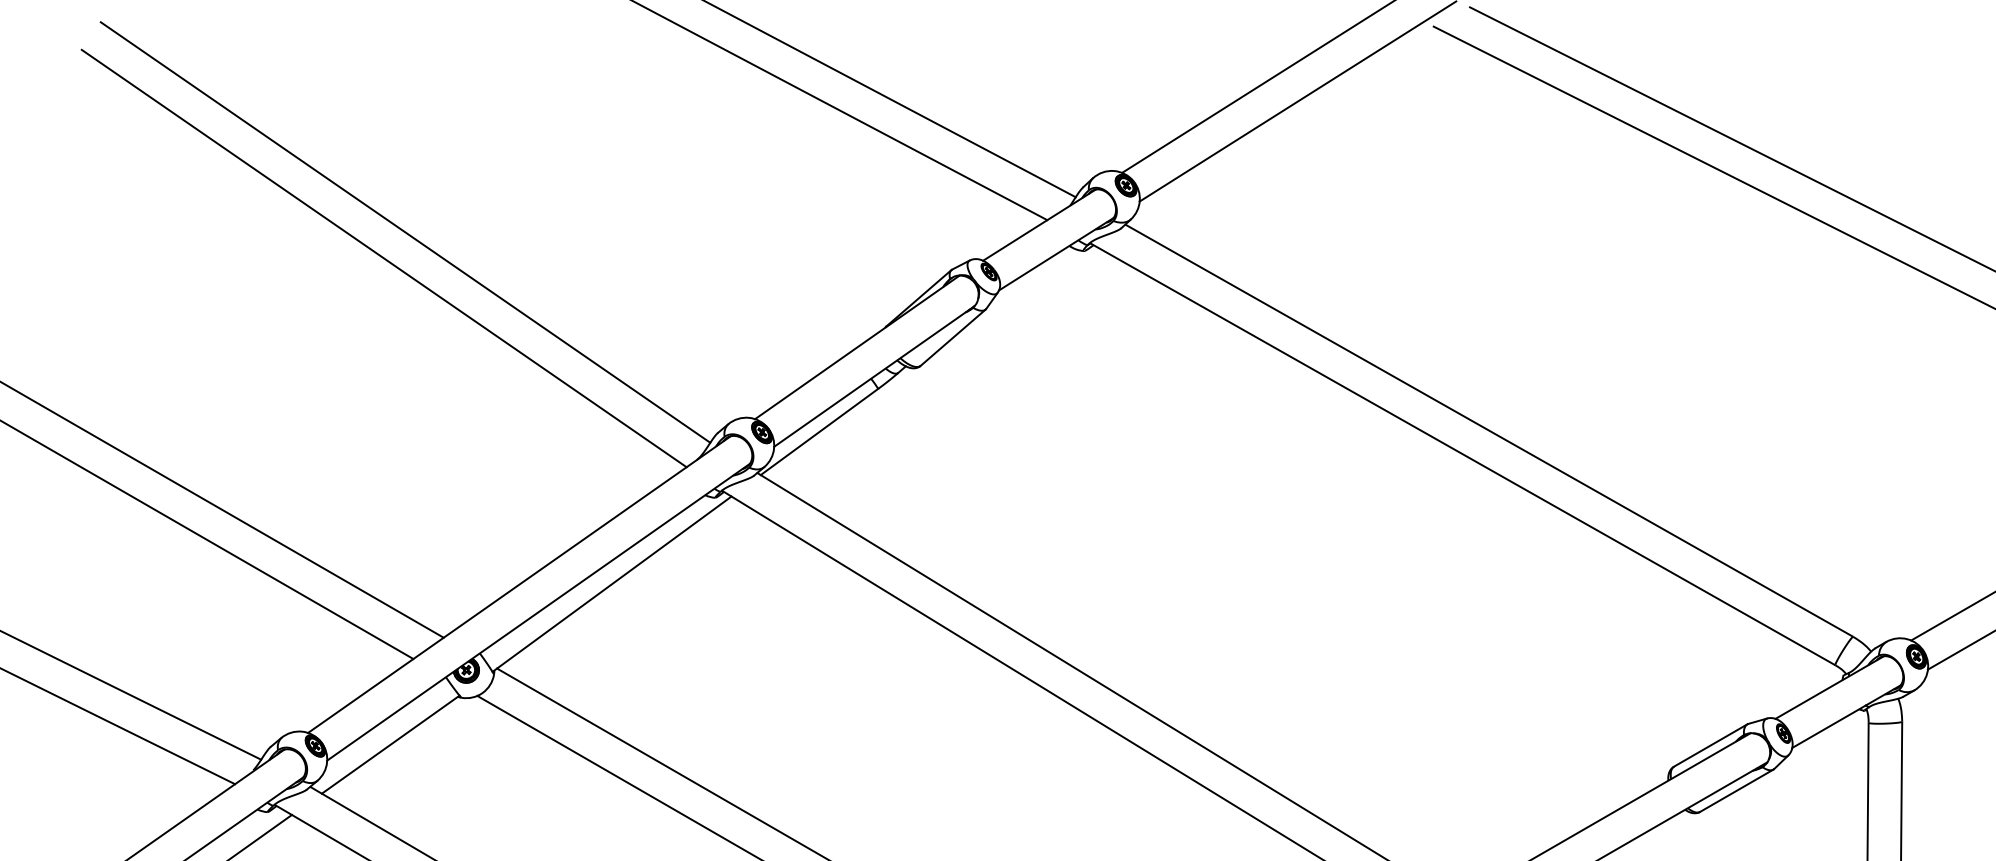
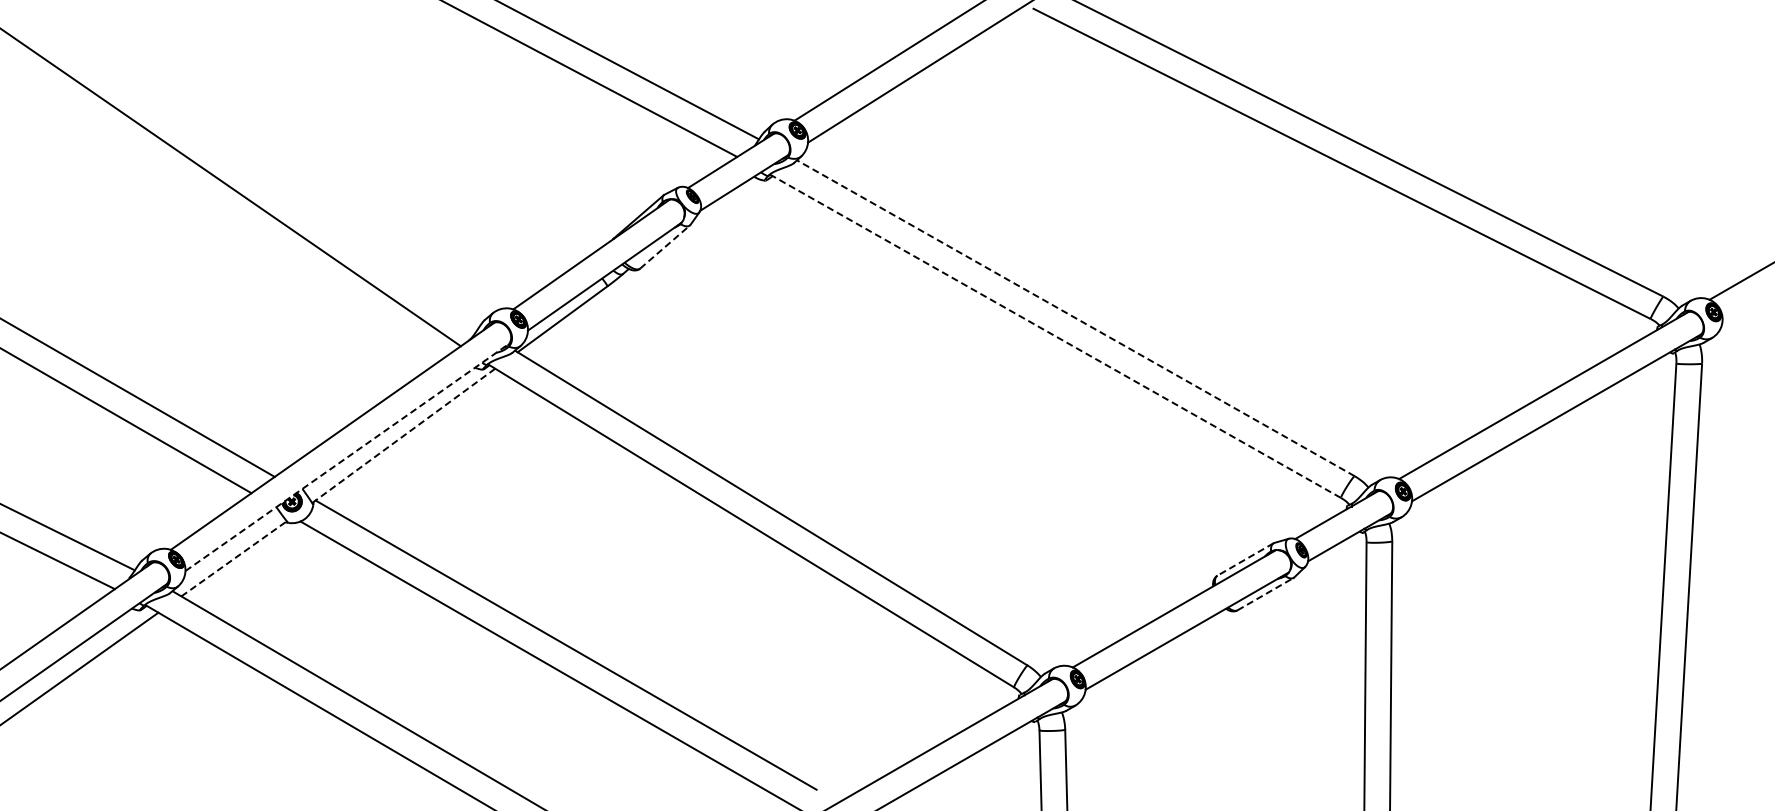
line: (405, 232) -> (245, 166), removed
line: (953, 338) -> (665, 247), solid -> dashed
line: (1490, 430) -> (1076, 318), solid -> dashed
line: (1461, 453) -> (1054, 335), solid -> dashed
line: (611, 583) -> (403, 435), solid -> dashed
line: (538, 612) -> (347, 457), solid -> dashed
line: (391, 744) -> (234, 558), solid -> dashed
line: (1710, 745) -> (1245, 559), solid -> dashed
line: (1736, 789) -> (1265, 593), solid -> dashed

